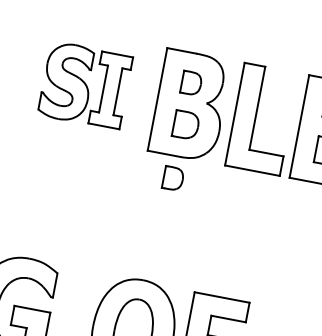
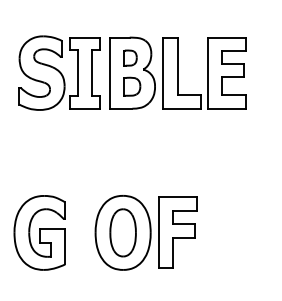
part: (85, 84) -> (59, 72), size x1.43
part: (173, 177) -> (130, 123), removed

